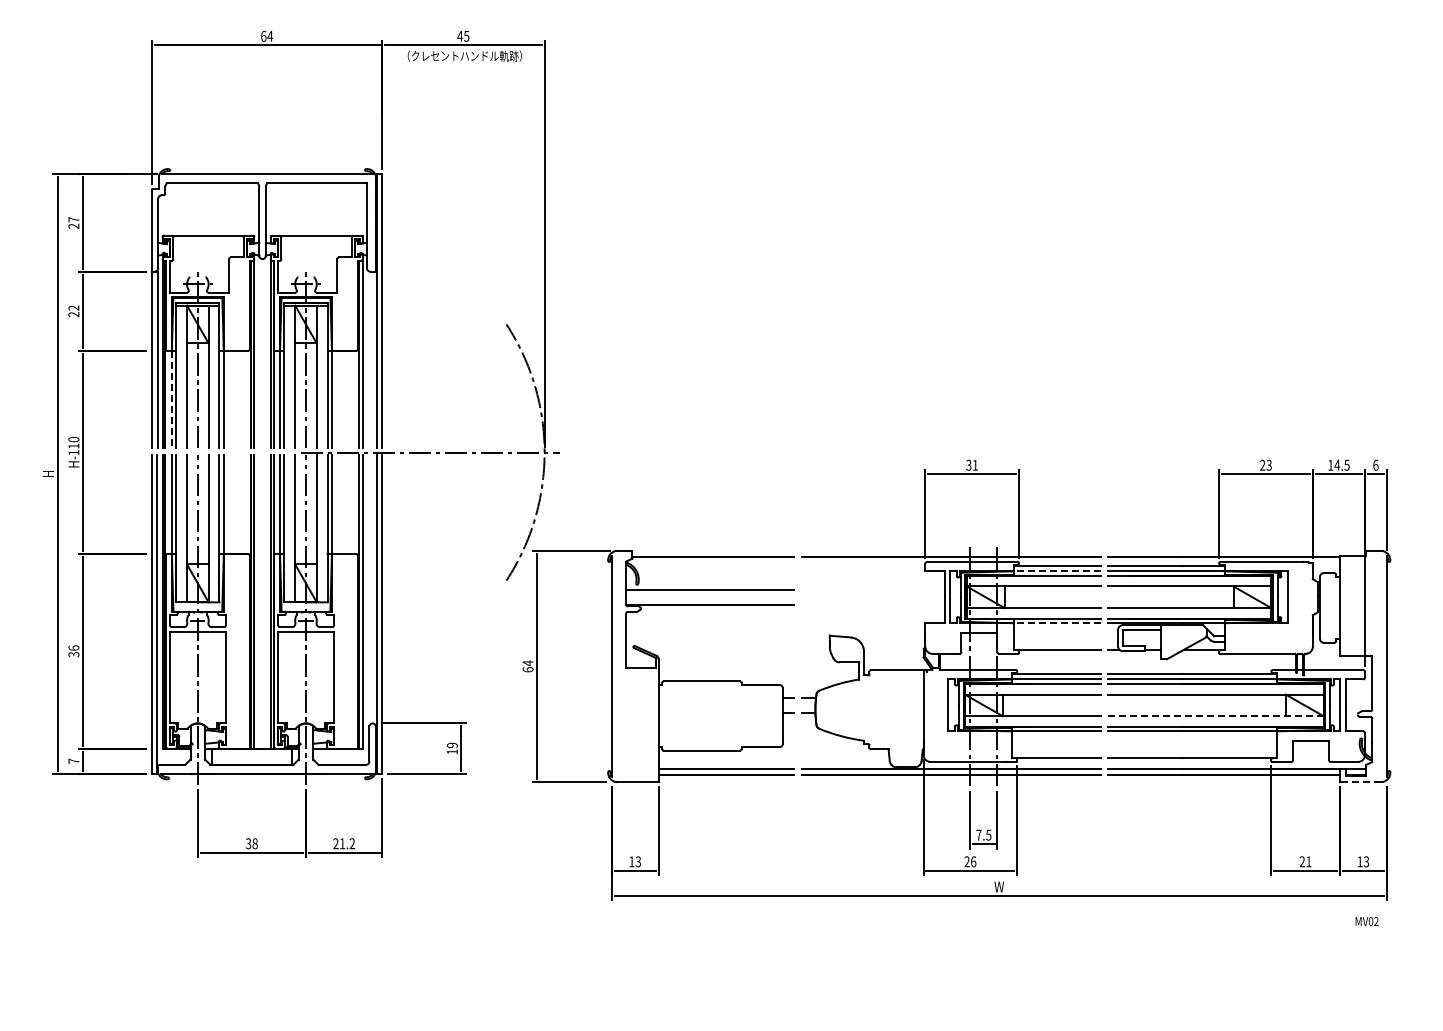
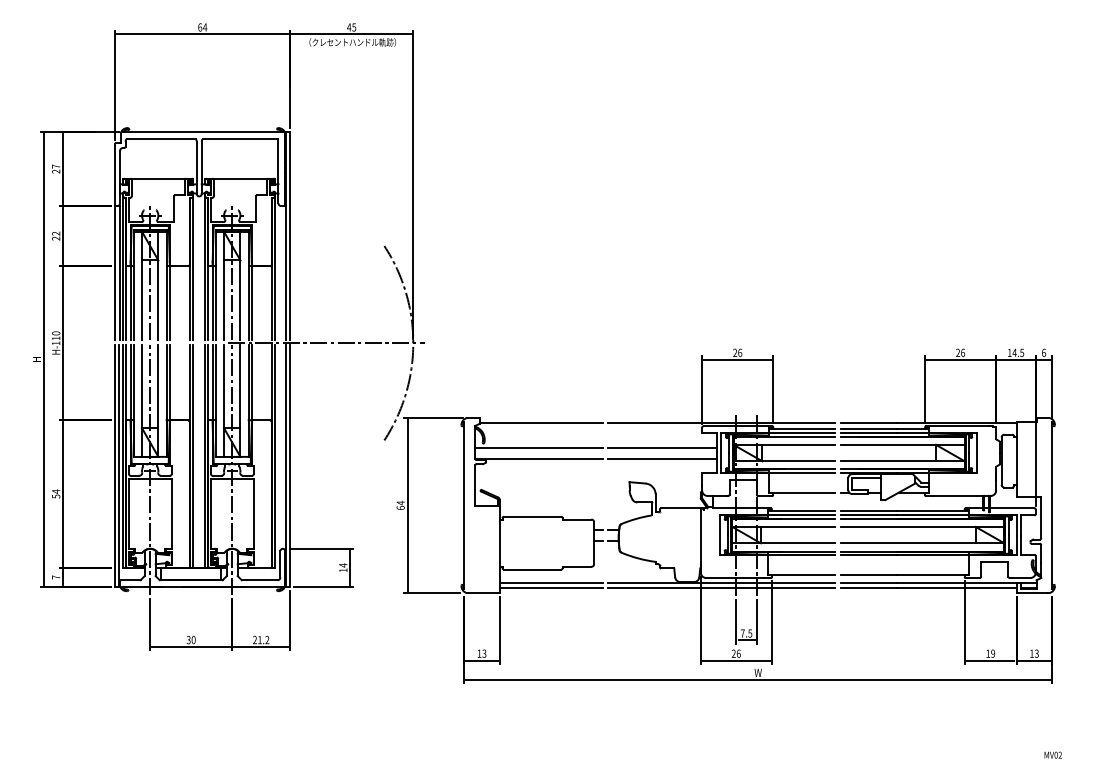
line: (171, 399) -> (130, 302), dashed -> solid
text: (972, 464) -> (737, 352), 31 -> 26
text: (1268, 464) -> (962, 352), 23 -> 26
line: (1056, 571) -> (801, 433), dashed -> solid
line: (872, 590) -> (662, 447), added
line: (872, 604) -> (662, 458), added
line: (1056, 623) -> (801, 472), dashed -> solid
text: (73, 650) -> (55, 493), 36 -> 54
line: (1215, 716) -> (922, 543), dashed -> solid
text: (451, 745) -> (342, 565), 19 -> 14
line: (1361, 781) -> (1033, 592), dashed -> solid
text: (254, 843) -> (193, 639), 38 -> 30
text: (1305, 861) -> (990, 653), 21 -> 19
text: (1366, 921) -> (1052, 755), moved

